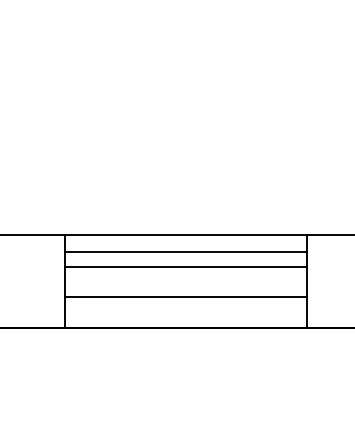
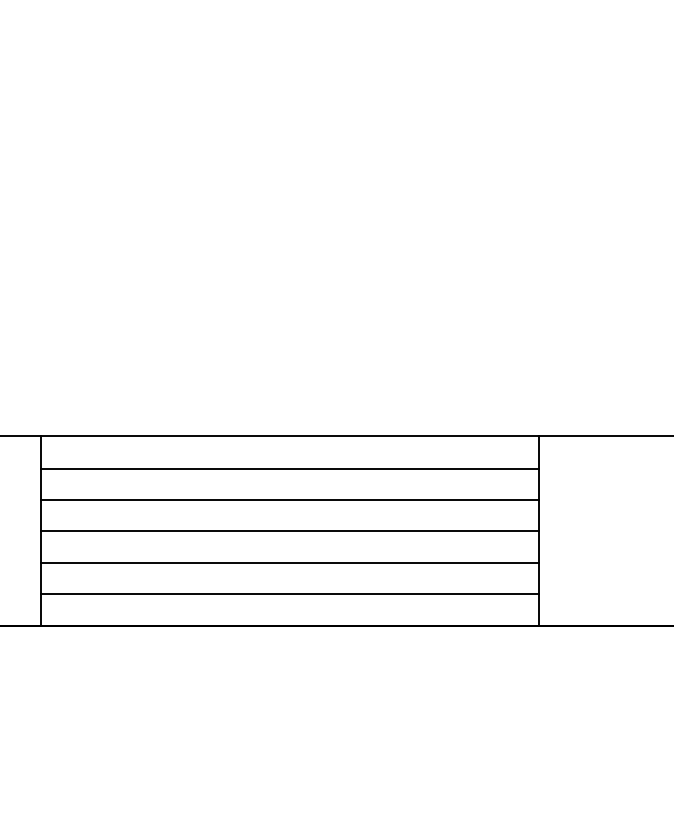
line: (185, 281) -> (289, 530), added
line: (185, 312) -> (289, 594), added

